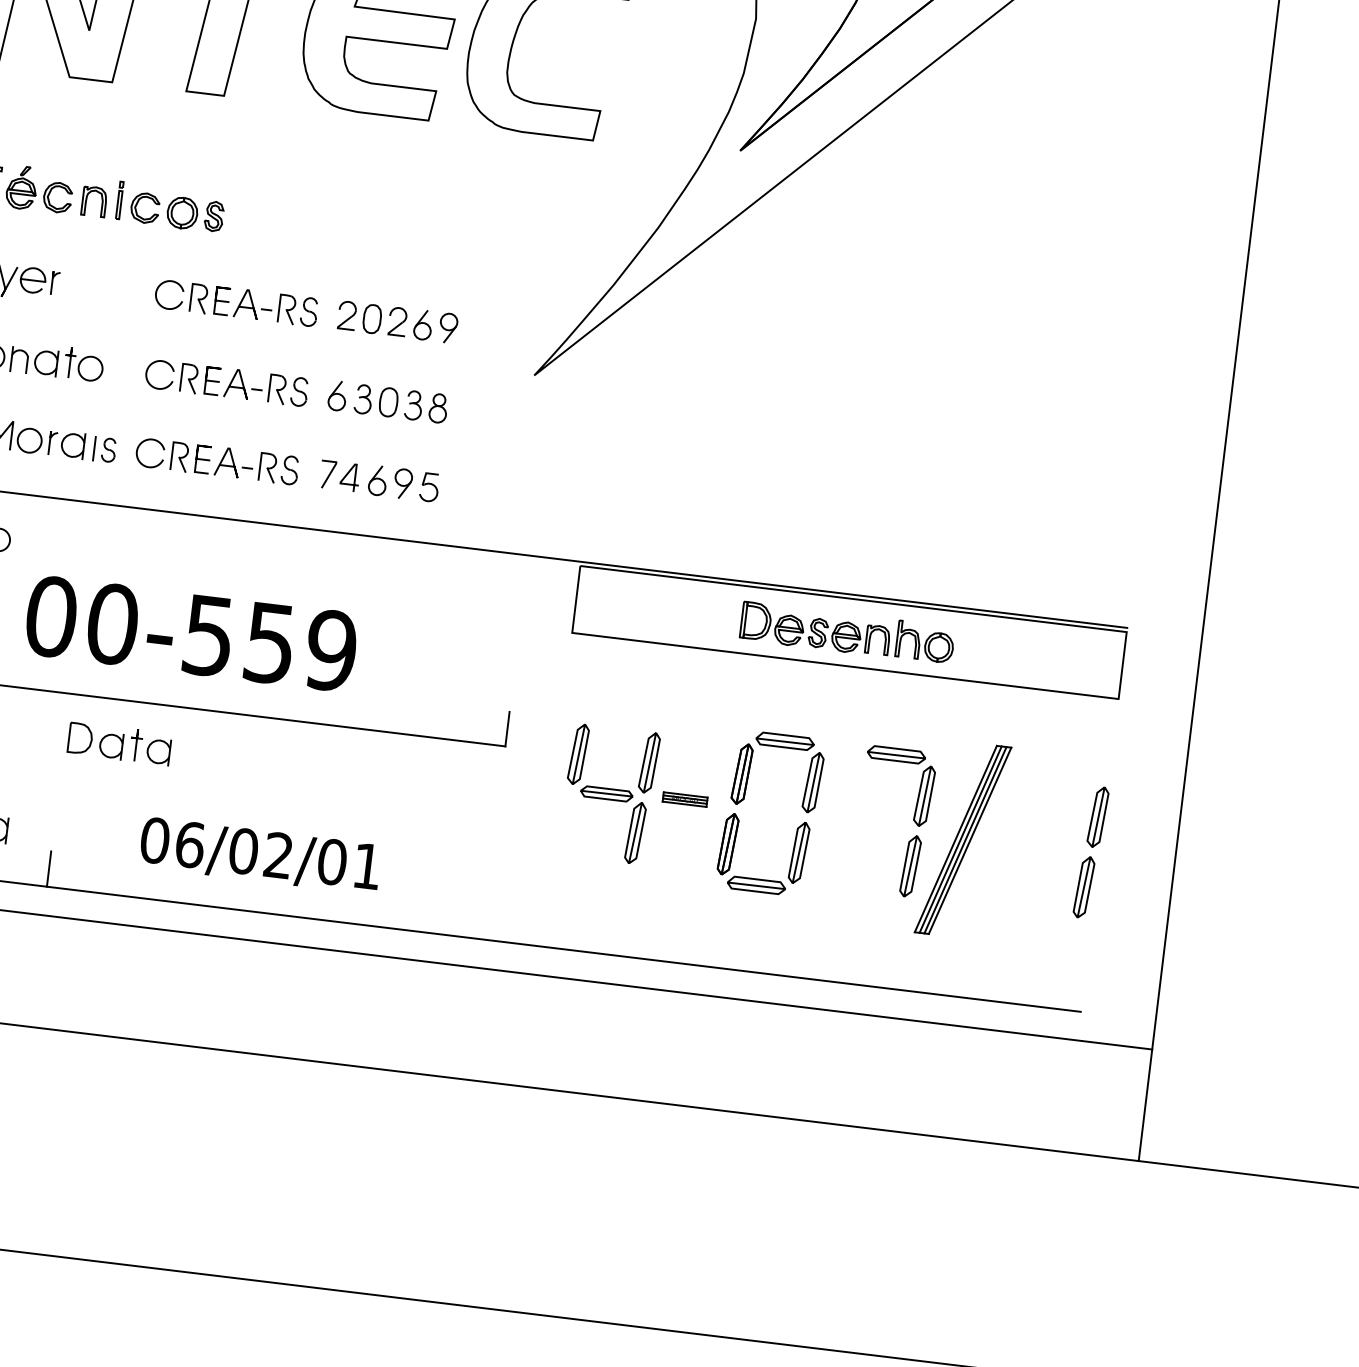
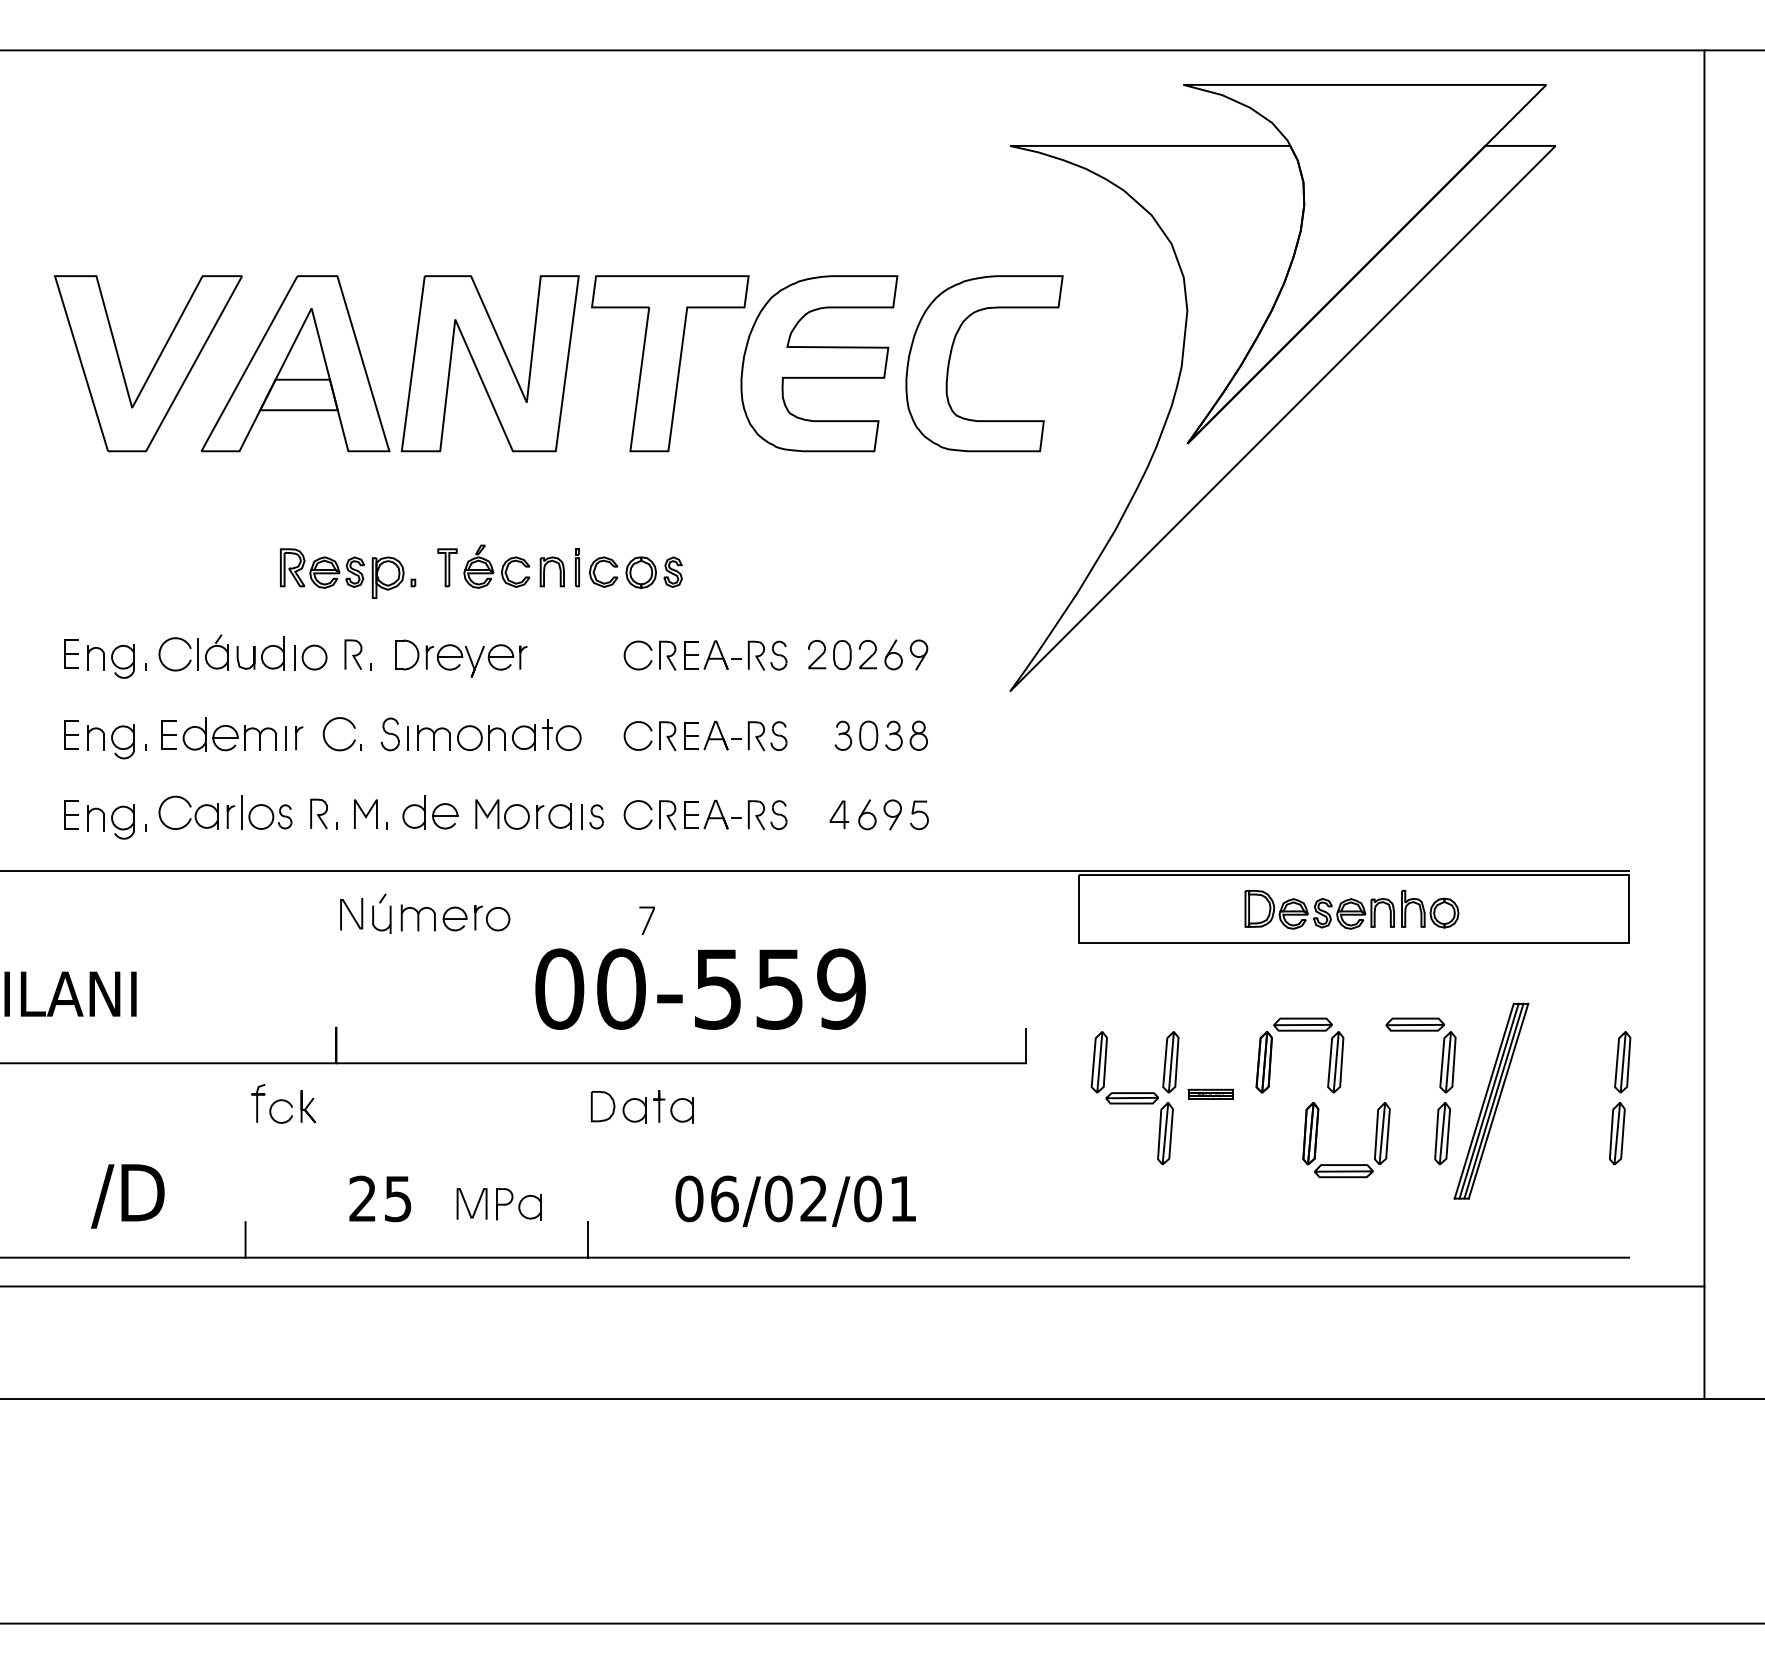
part: (337, 395) -> (817, 735), removed
line: (328, 474) -> (647, 920), moved
part: (759, 879) -> (1346, 1164), moved

